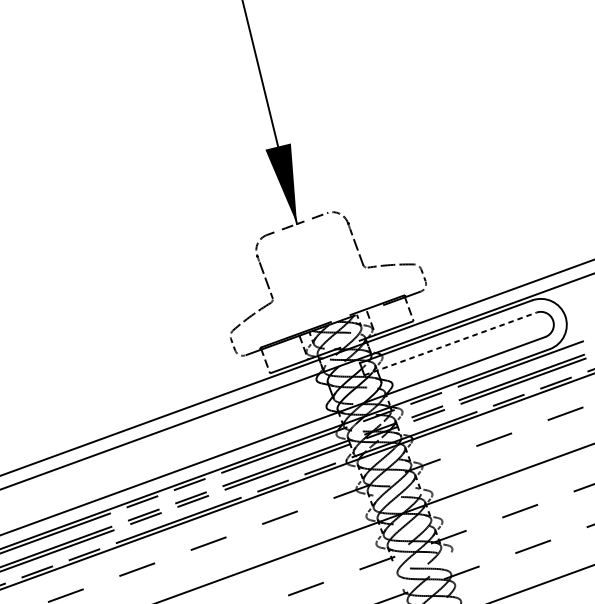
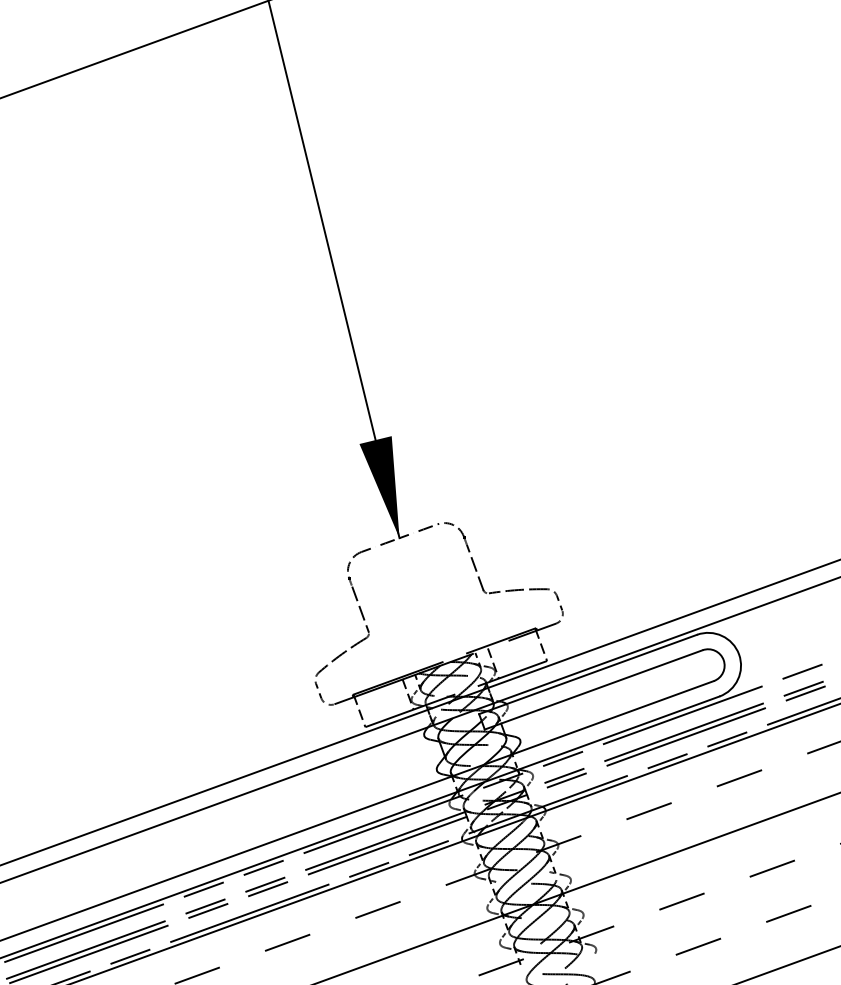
line: (450, 343) -> (593, 689), dashed -> solid

